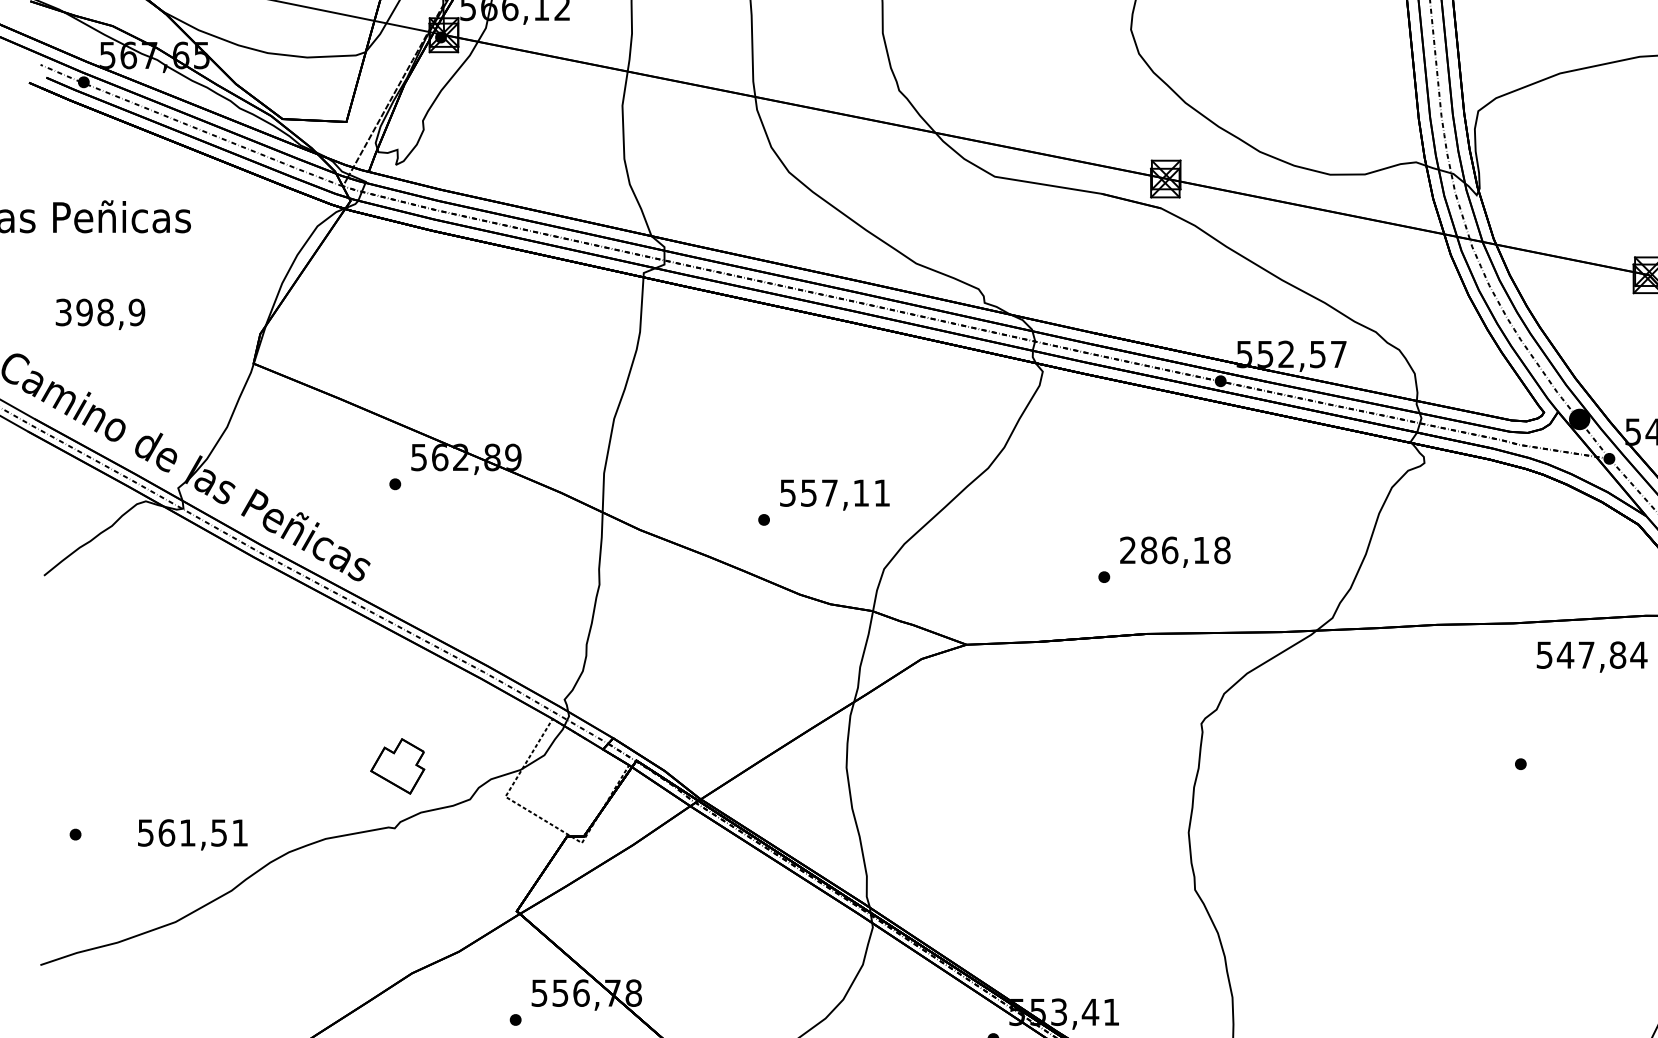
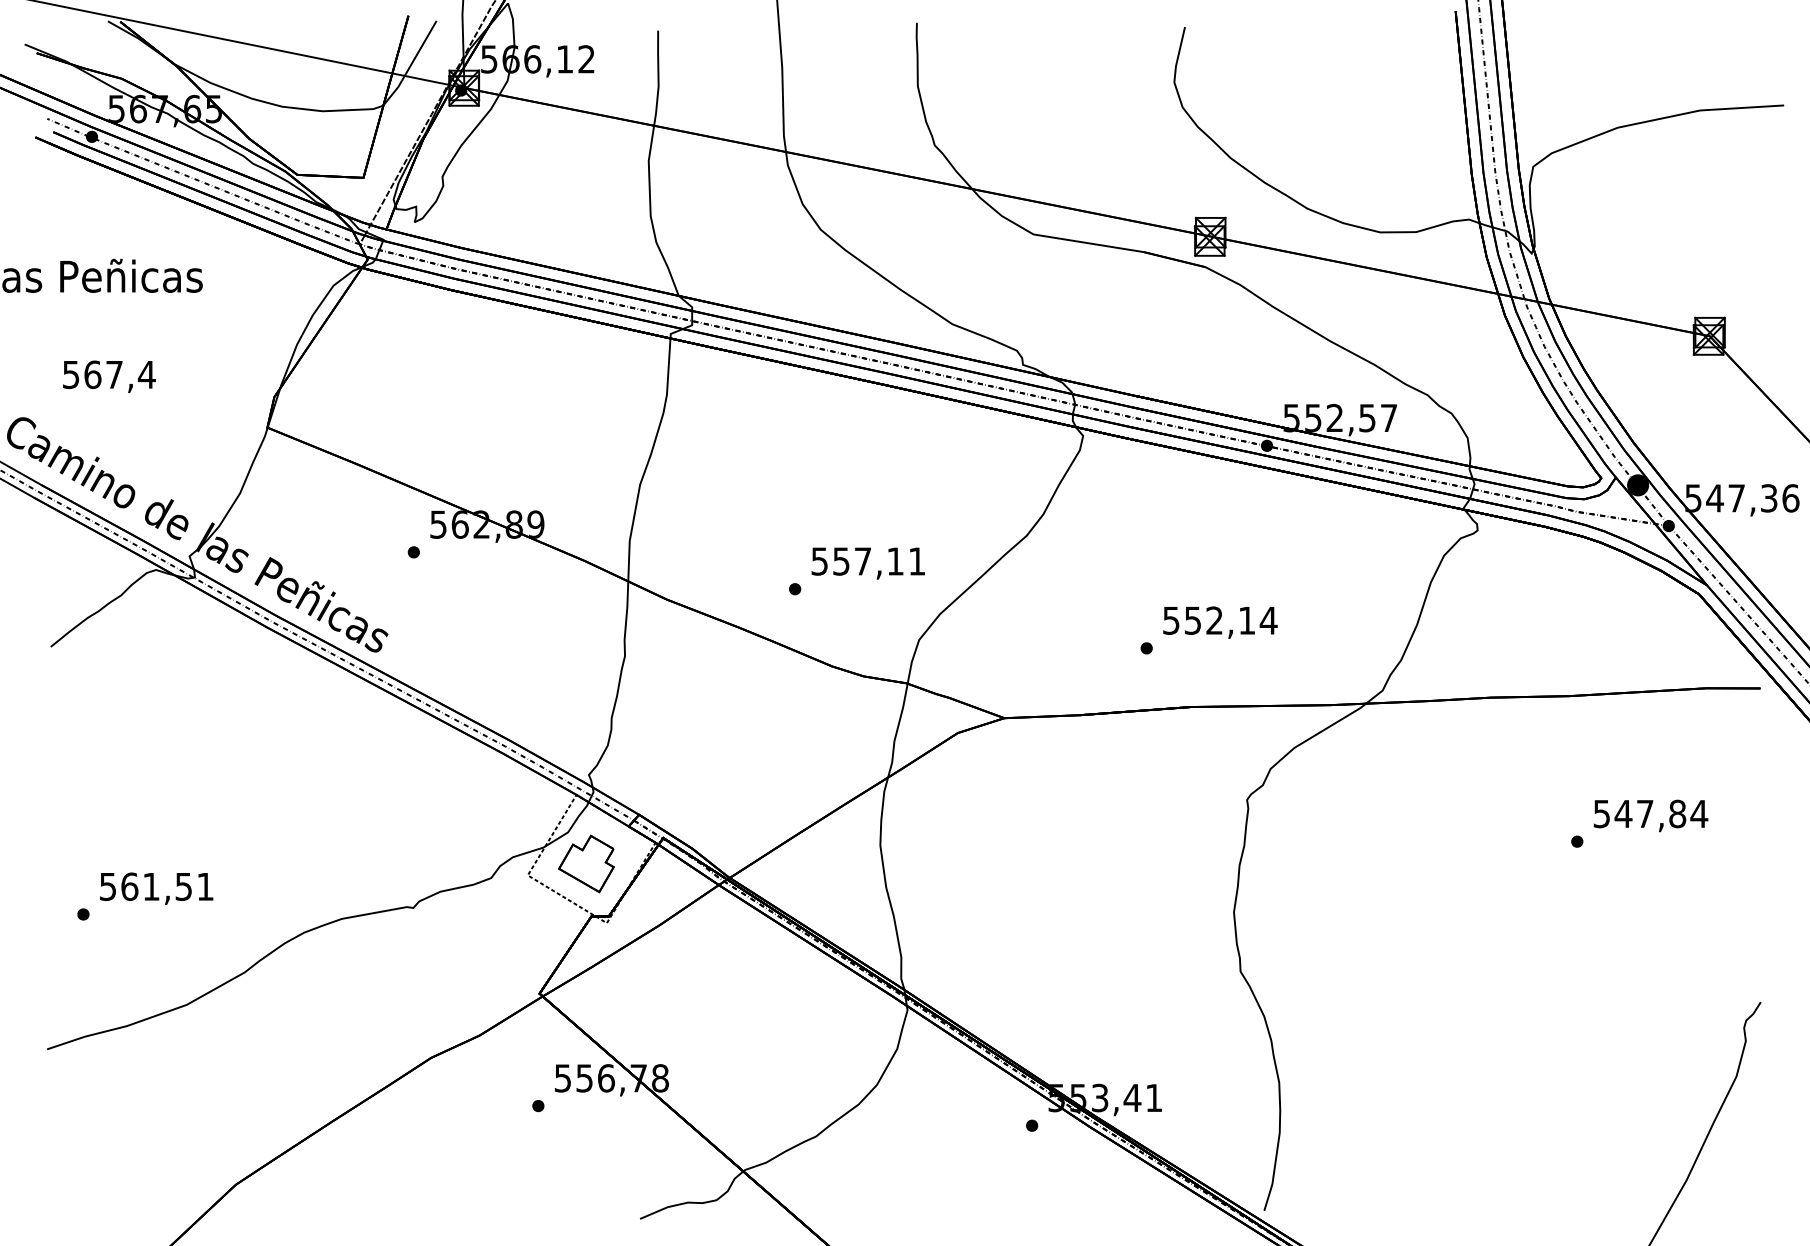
text: (100, 312) -> (109, 374), 398,9 -> 567,4
text: (1175, 550) -> (1220, 620), 286,18 -> 552,14
text: (1591, 656) -> (1650, 815), moved
part: (397, 765) -> (586, 863), moved
text: (192, 834) -> (156, 888), moved

